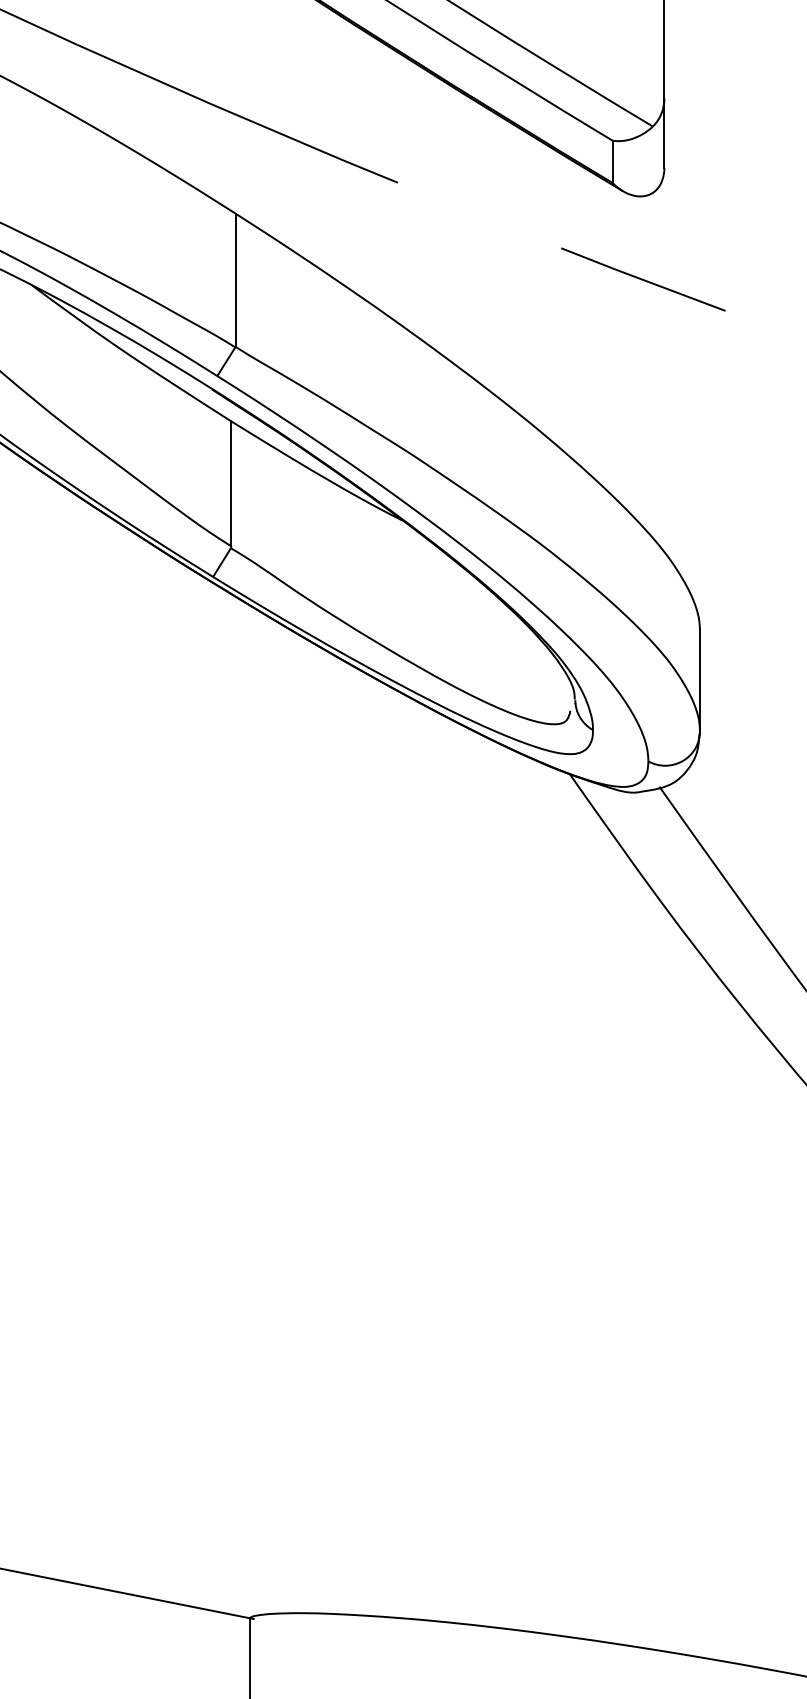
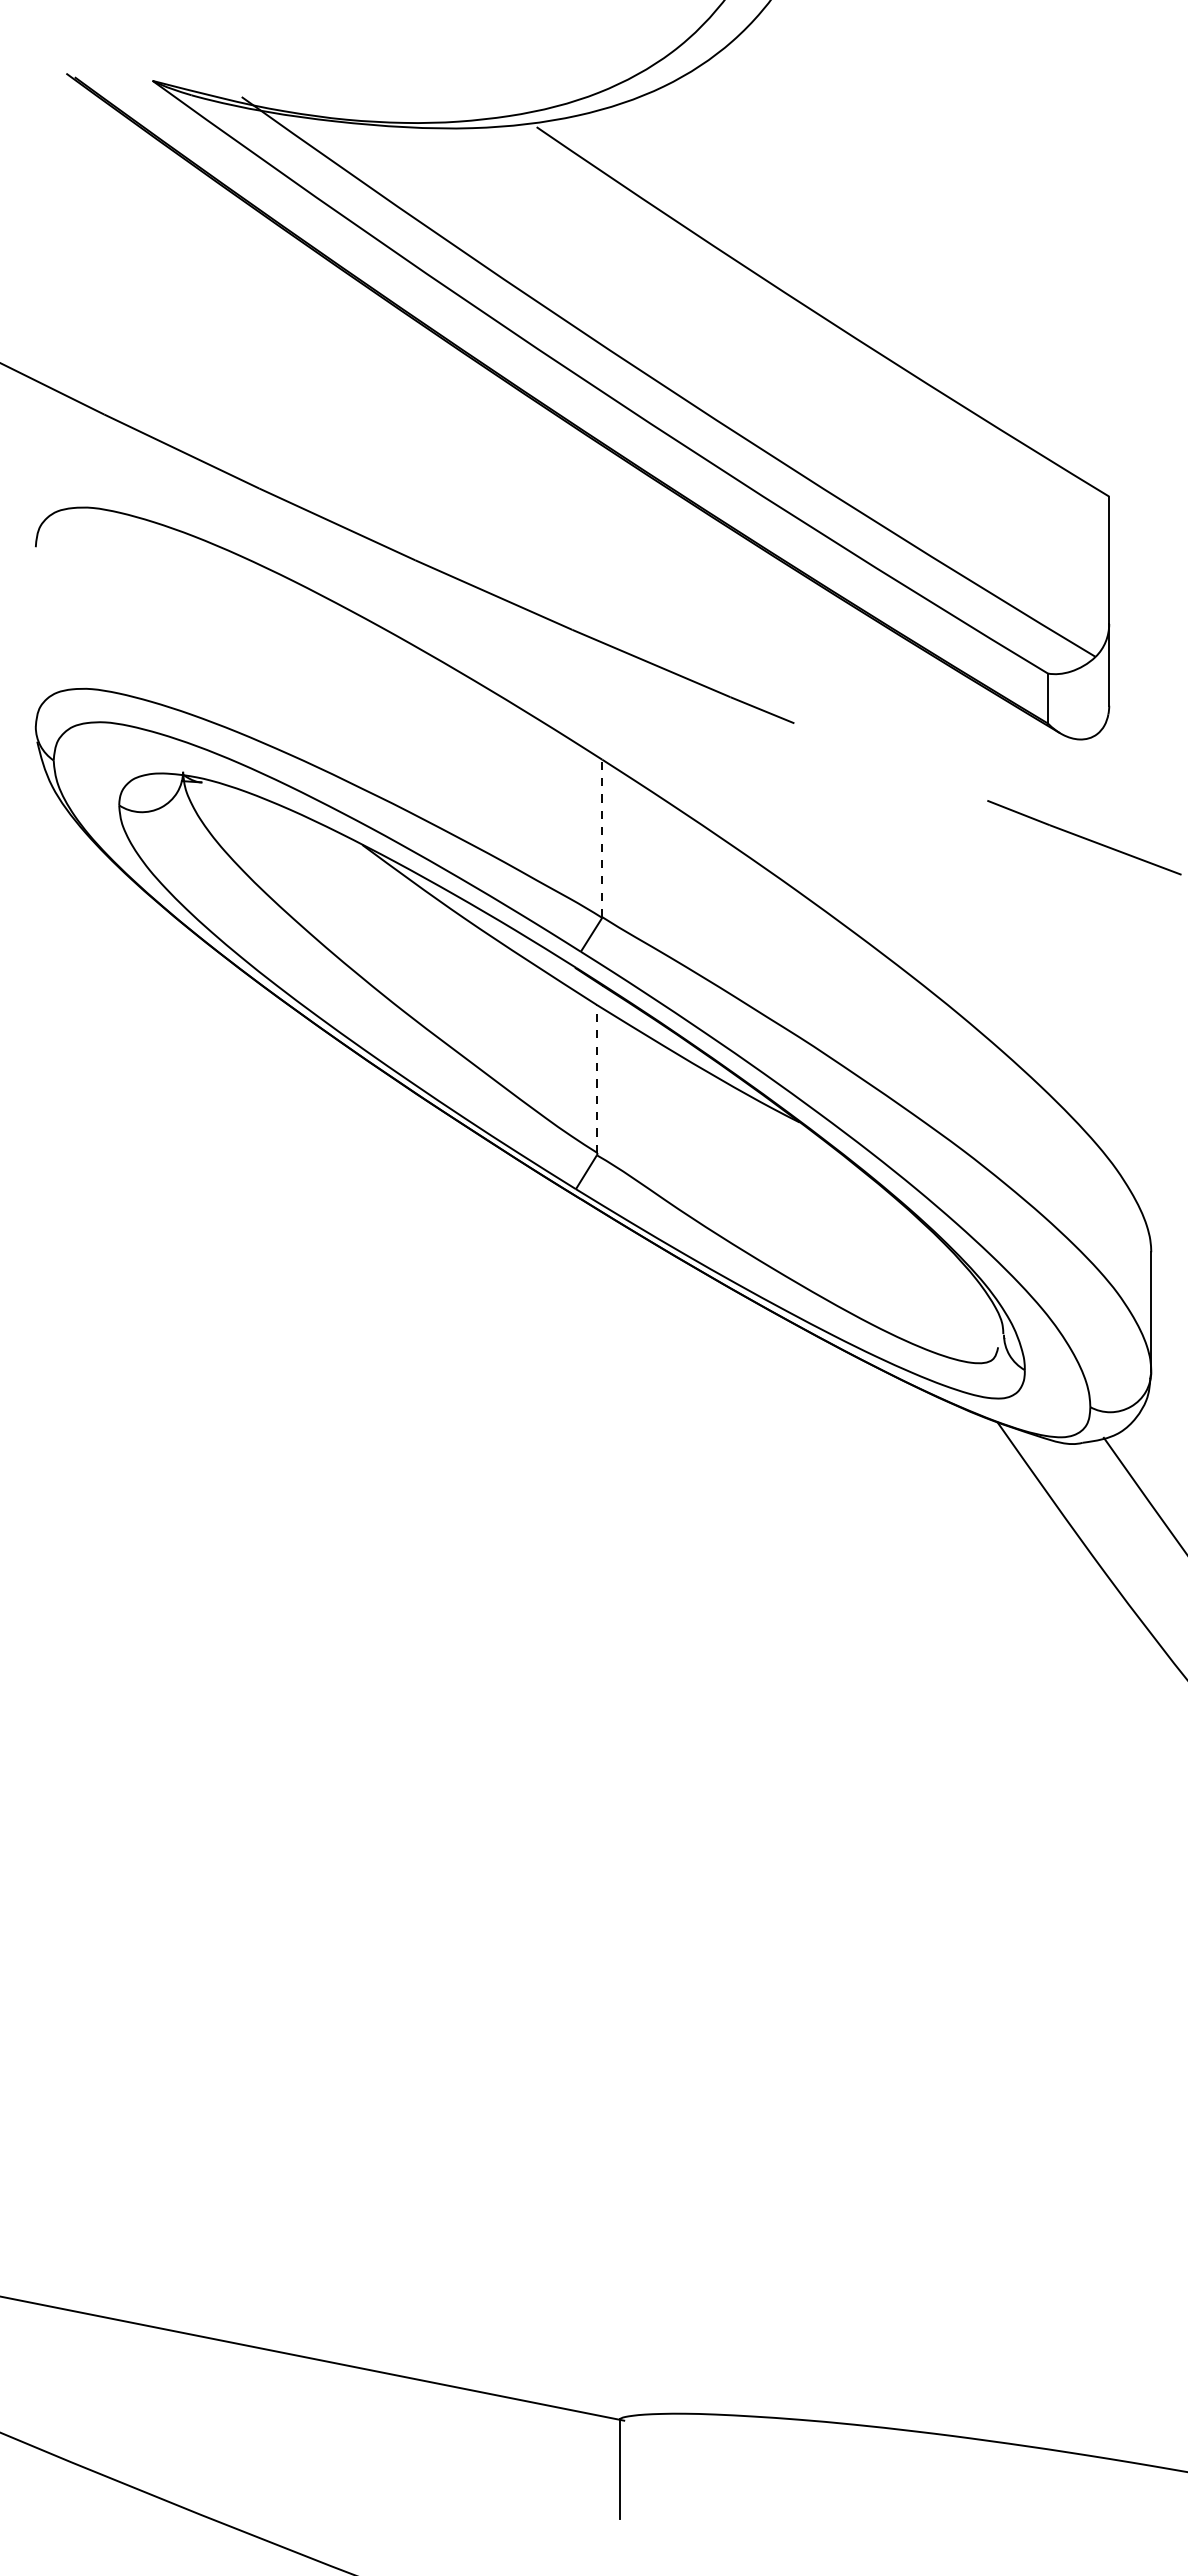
line: (235, 280) -> (602, 838), solid -> dashed
line: (231, 484) -> (597, 1079), solid -> dashed

